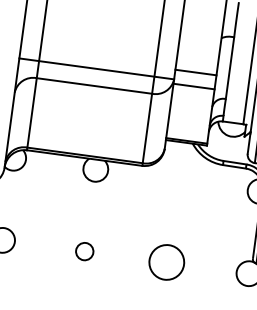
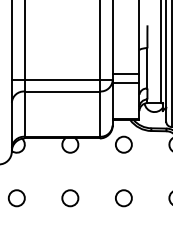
circle: (177, 180) -> (123, 144), added
circle: (84, 251) -> (70, 198), size x1.43
circle: (166, 262) -> (123, 198), size x0.71

